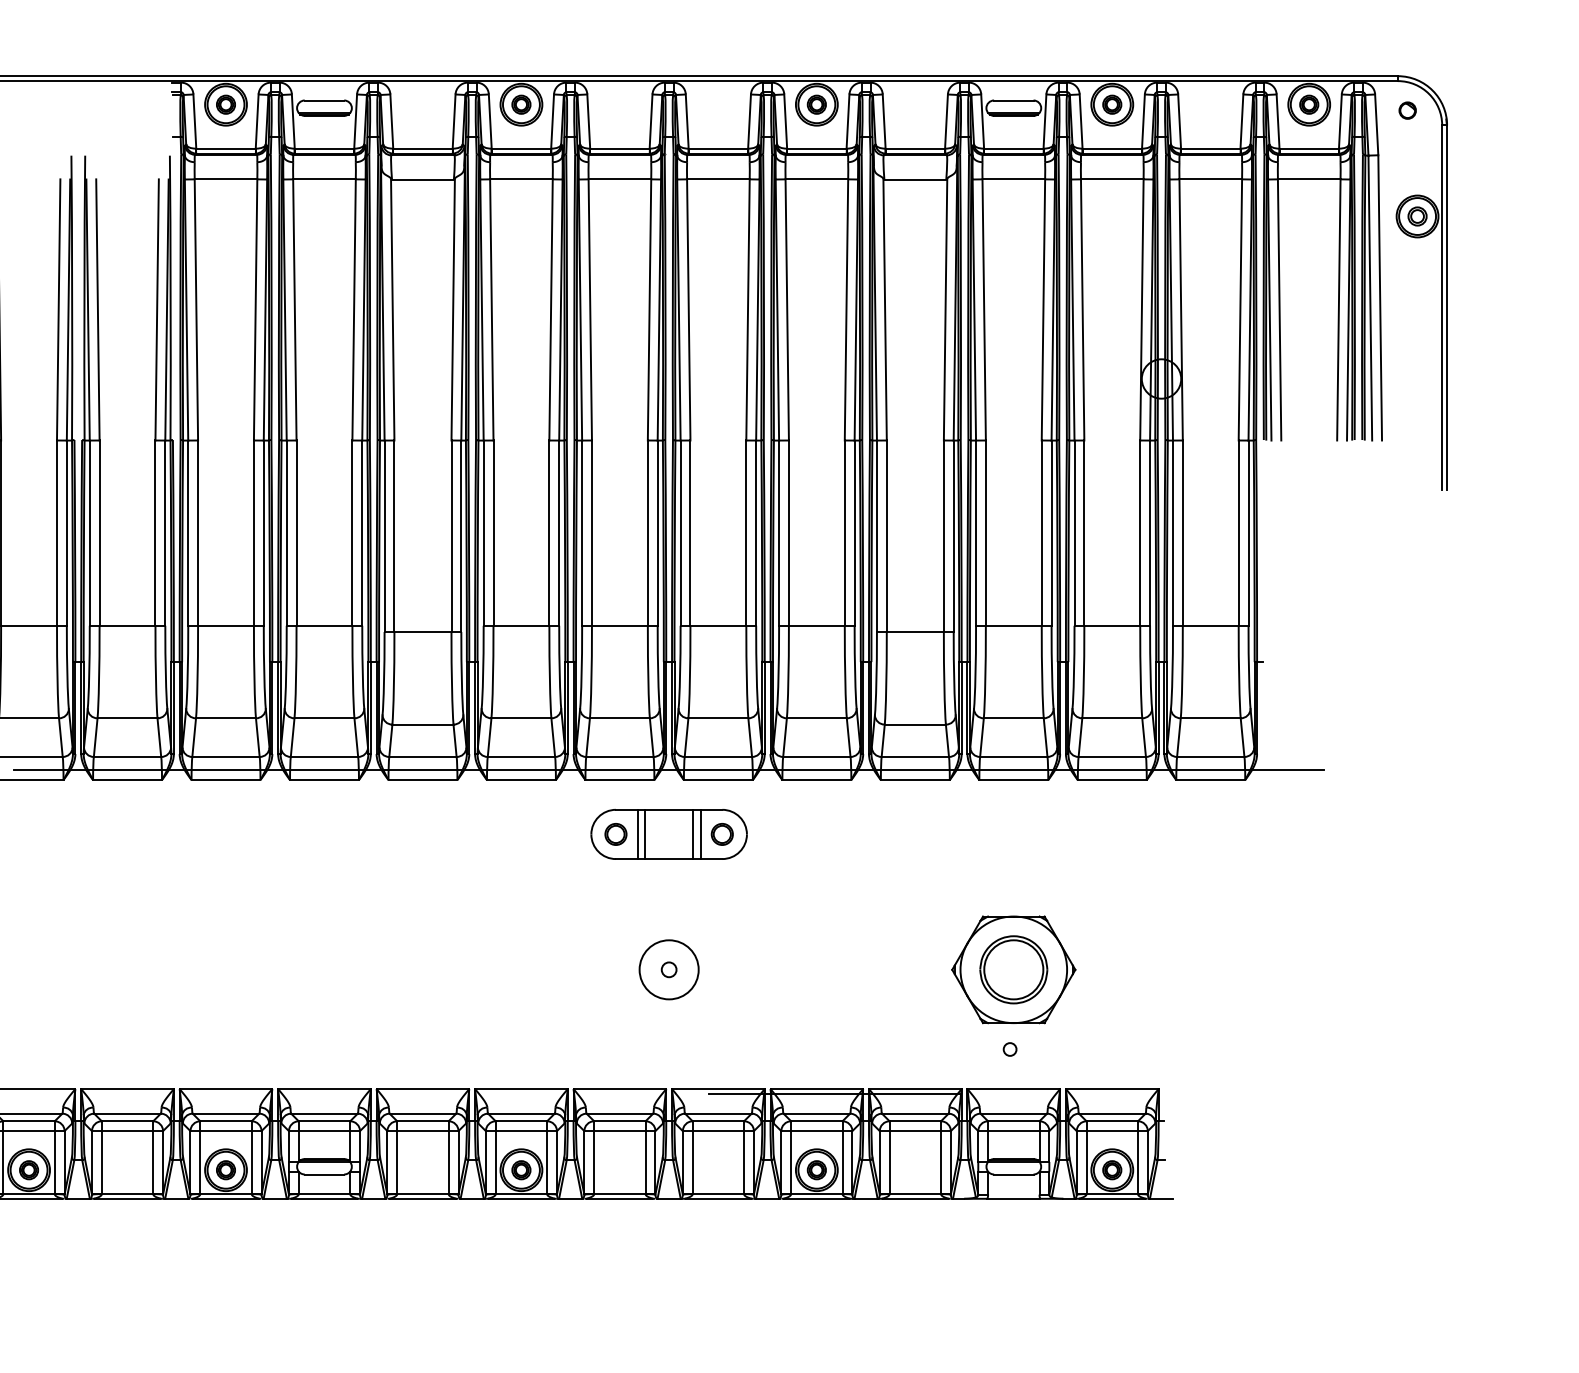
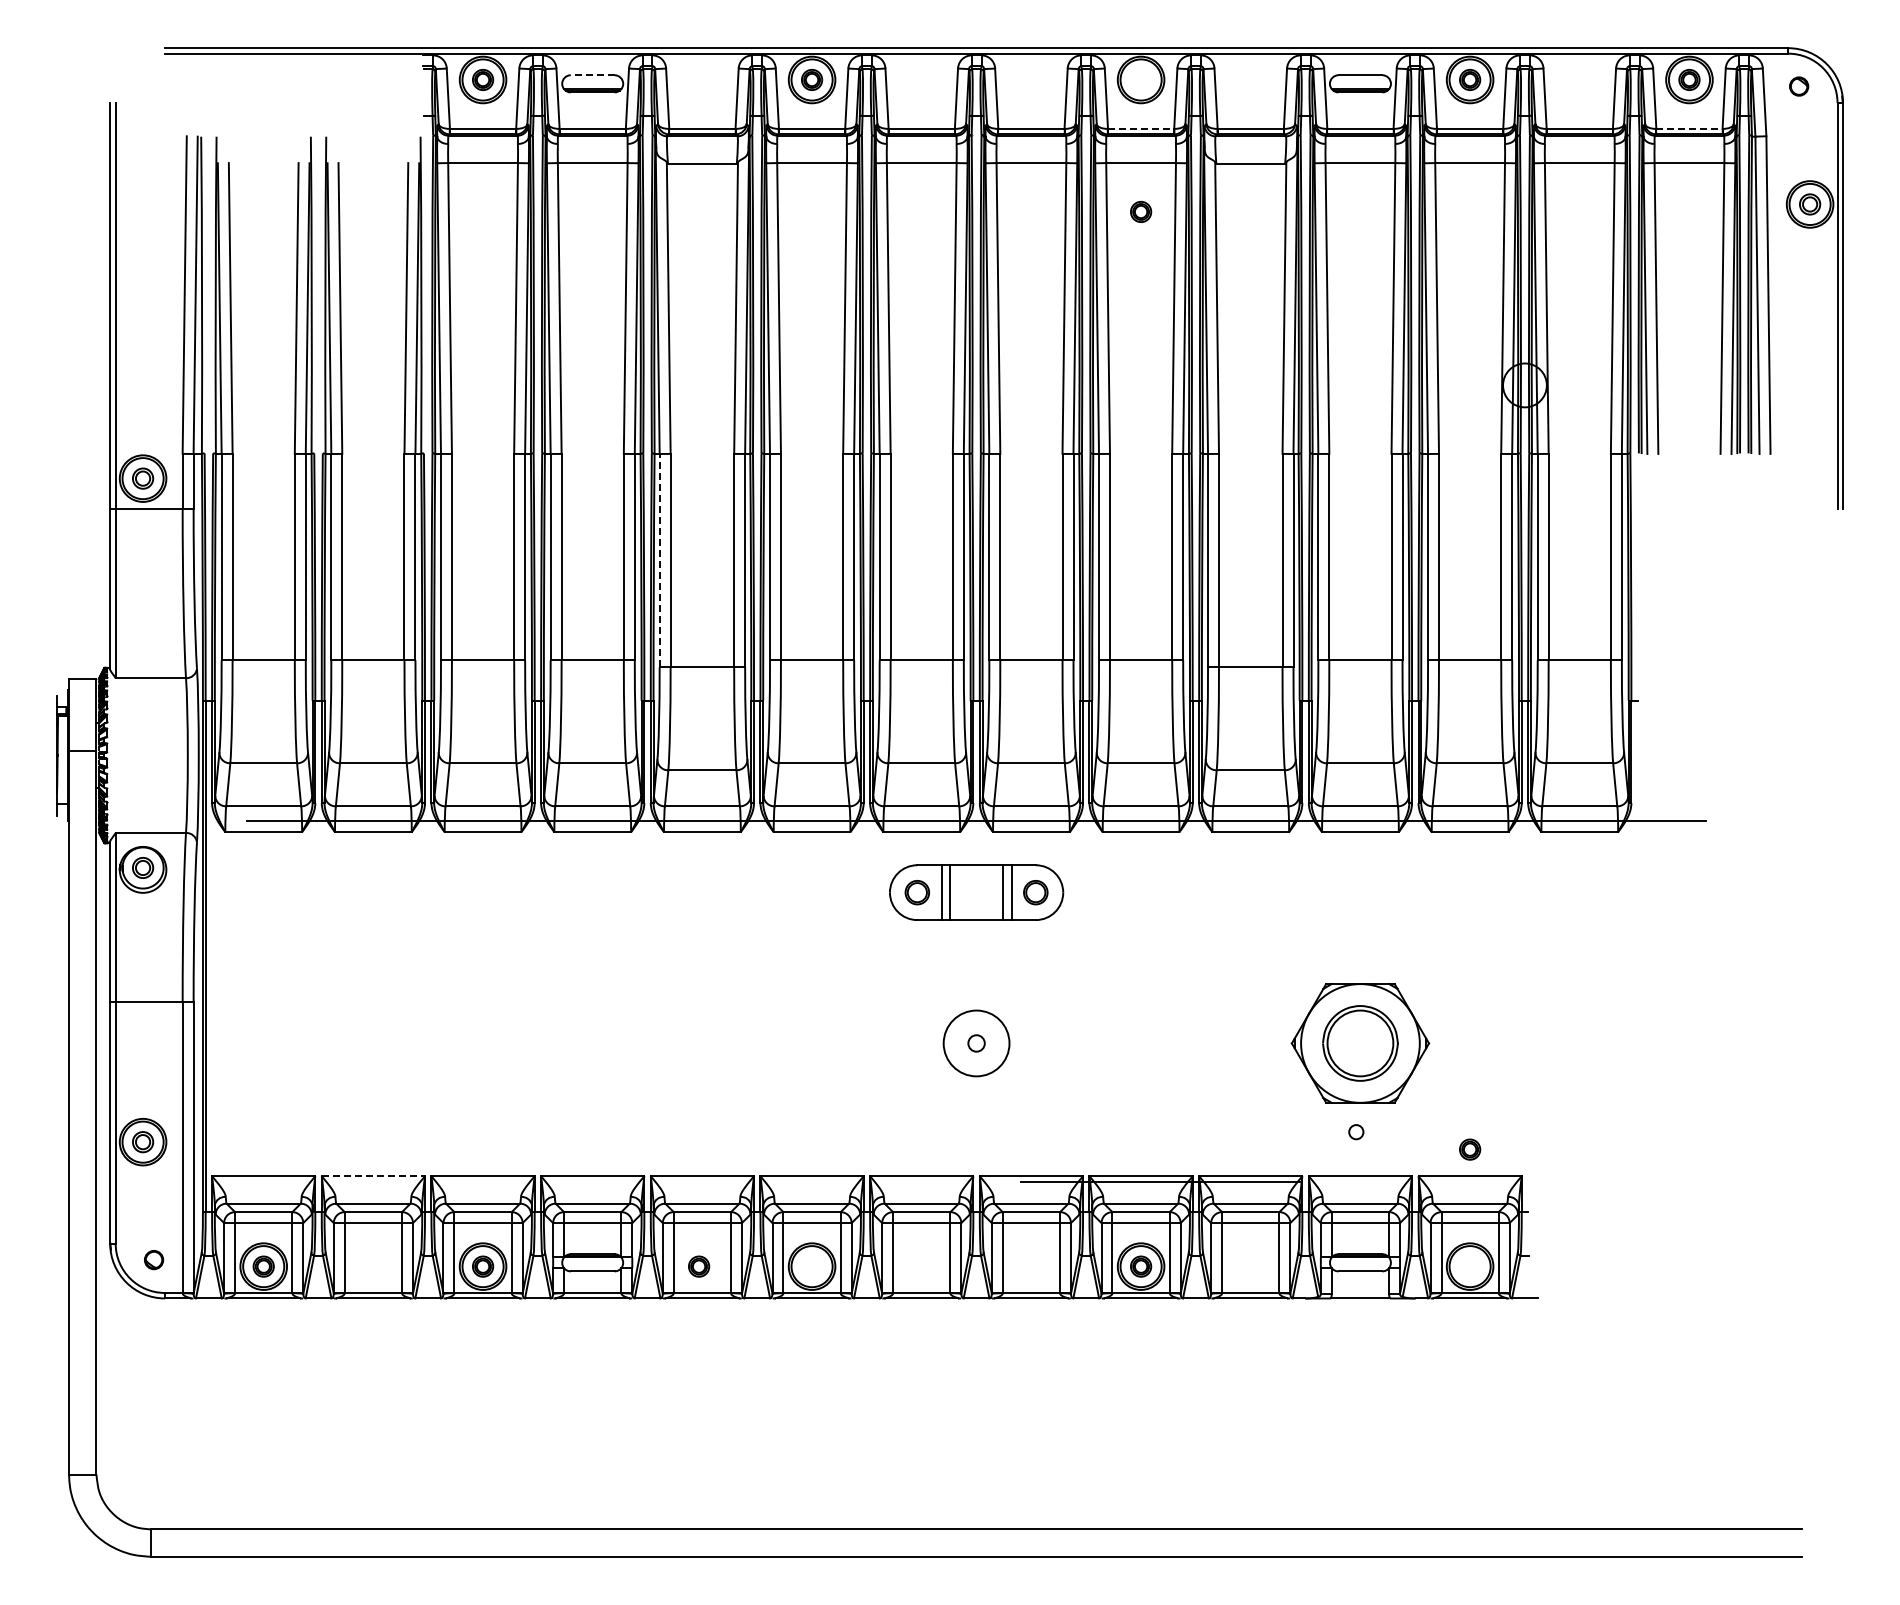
line: (324, 100) -> (592, 75), solid -> dashed
part: (817, 104) -> (1141, 211), moved
line: (817, 148) -> (1141, 128), solid -> dashed
line: (1309, 148) -> (1689, 128), solid -> dashed
line: (384, 536) -> (659, 560), solid -> dashed
line: (127, 1089) -> (373, 1176), solid -> dashed
part: (521, 1170) -> (699, 1266), moved
part: (1112, 1170) -> (1470, 1149), moved

